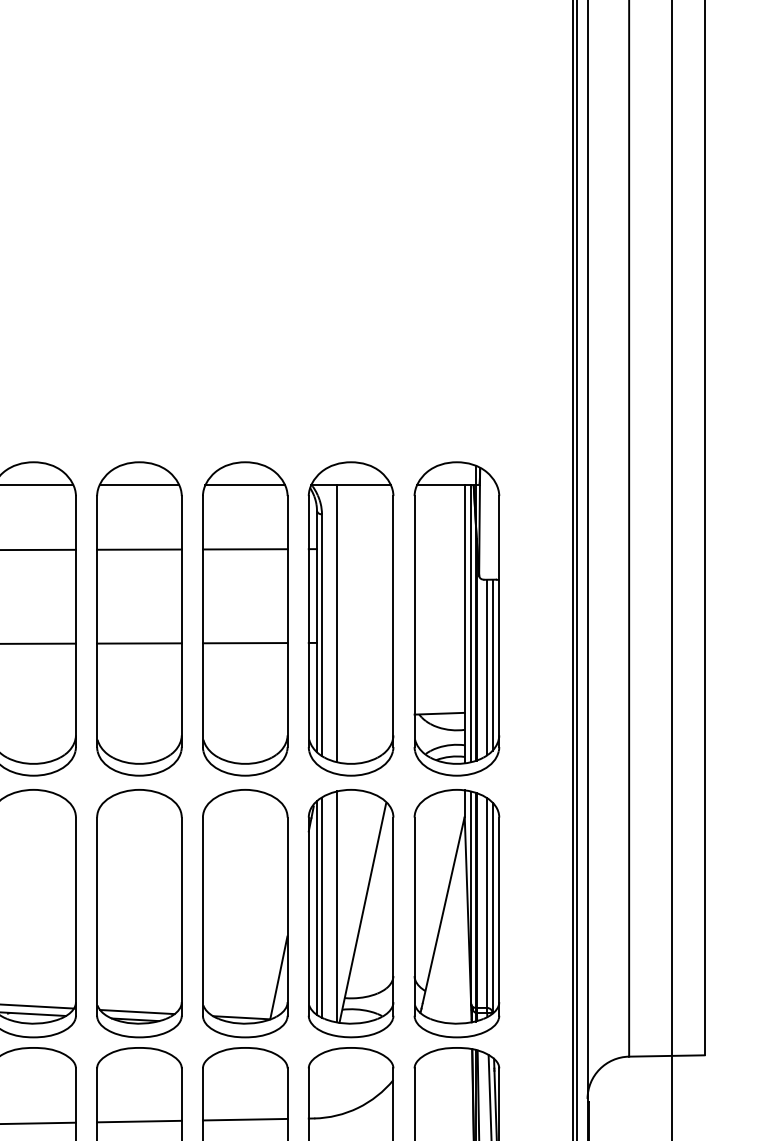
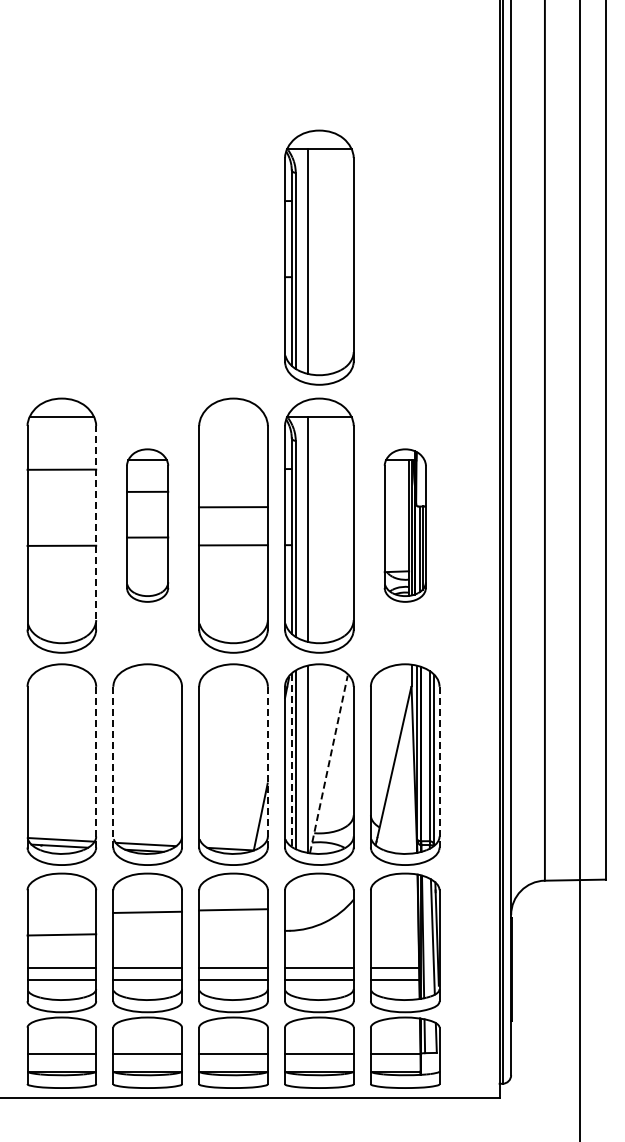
part: (351, 288) -> (319, 257), added
line: (245, 484) -> (233, 416), removed
line: (245, 549) -> (233, 507), moved
part: (139, 618) -> (147, 525), size x0.6
part: (457, 618) -> (405, 525), size x0.6
line: (76, 621) -> (96, 527), solid -> dashed
line: (316, 908) -> (291, 760), solid -> dashed
line: (362, 913) -> (328, 764), solid -> dashed
line: (76, 915) -> (96, 766), solid -> dashed
line: (287, 915) -> (267, 766), solid -> dashed
line: (499, 915) -> (439, 766), solid -> dashed
line: (97, 917) -> (113, 767), solid -> dashed
line: (245, 1119) -> (233, 909), moved
line: (139, 1120) -> (147, 911), moved

